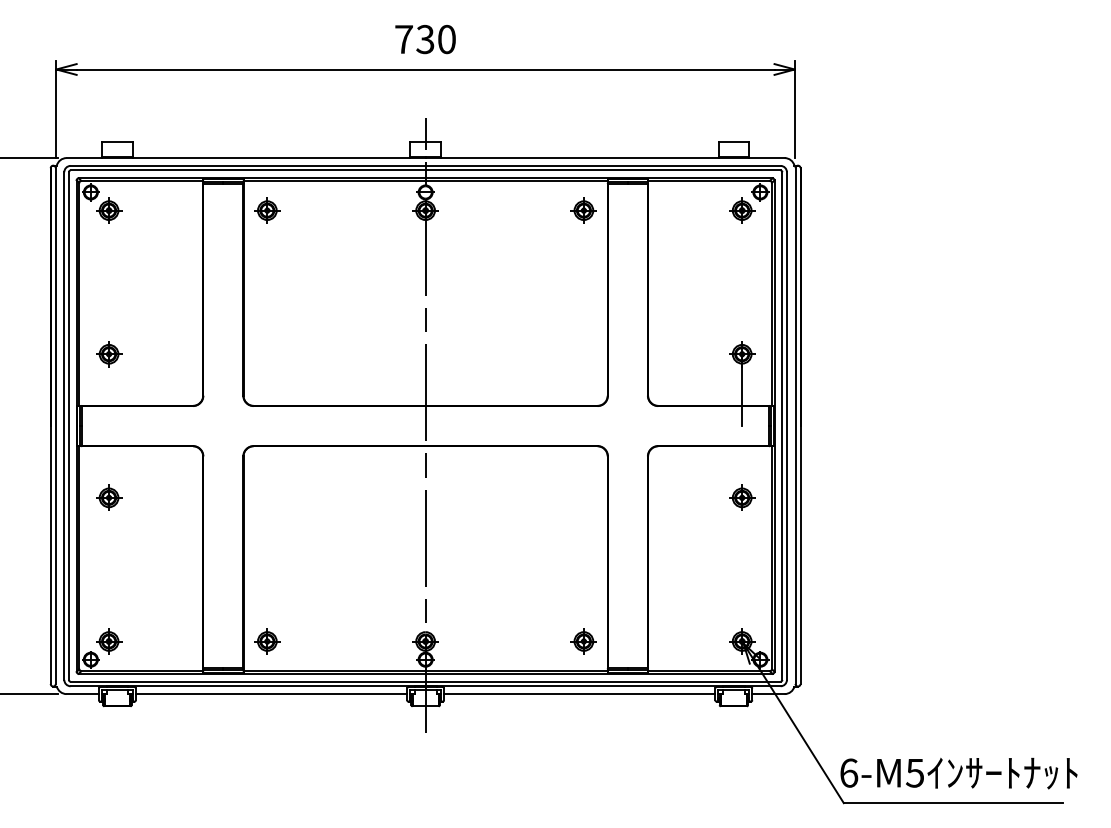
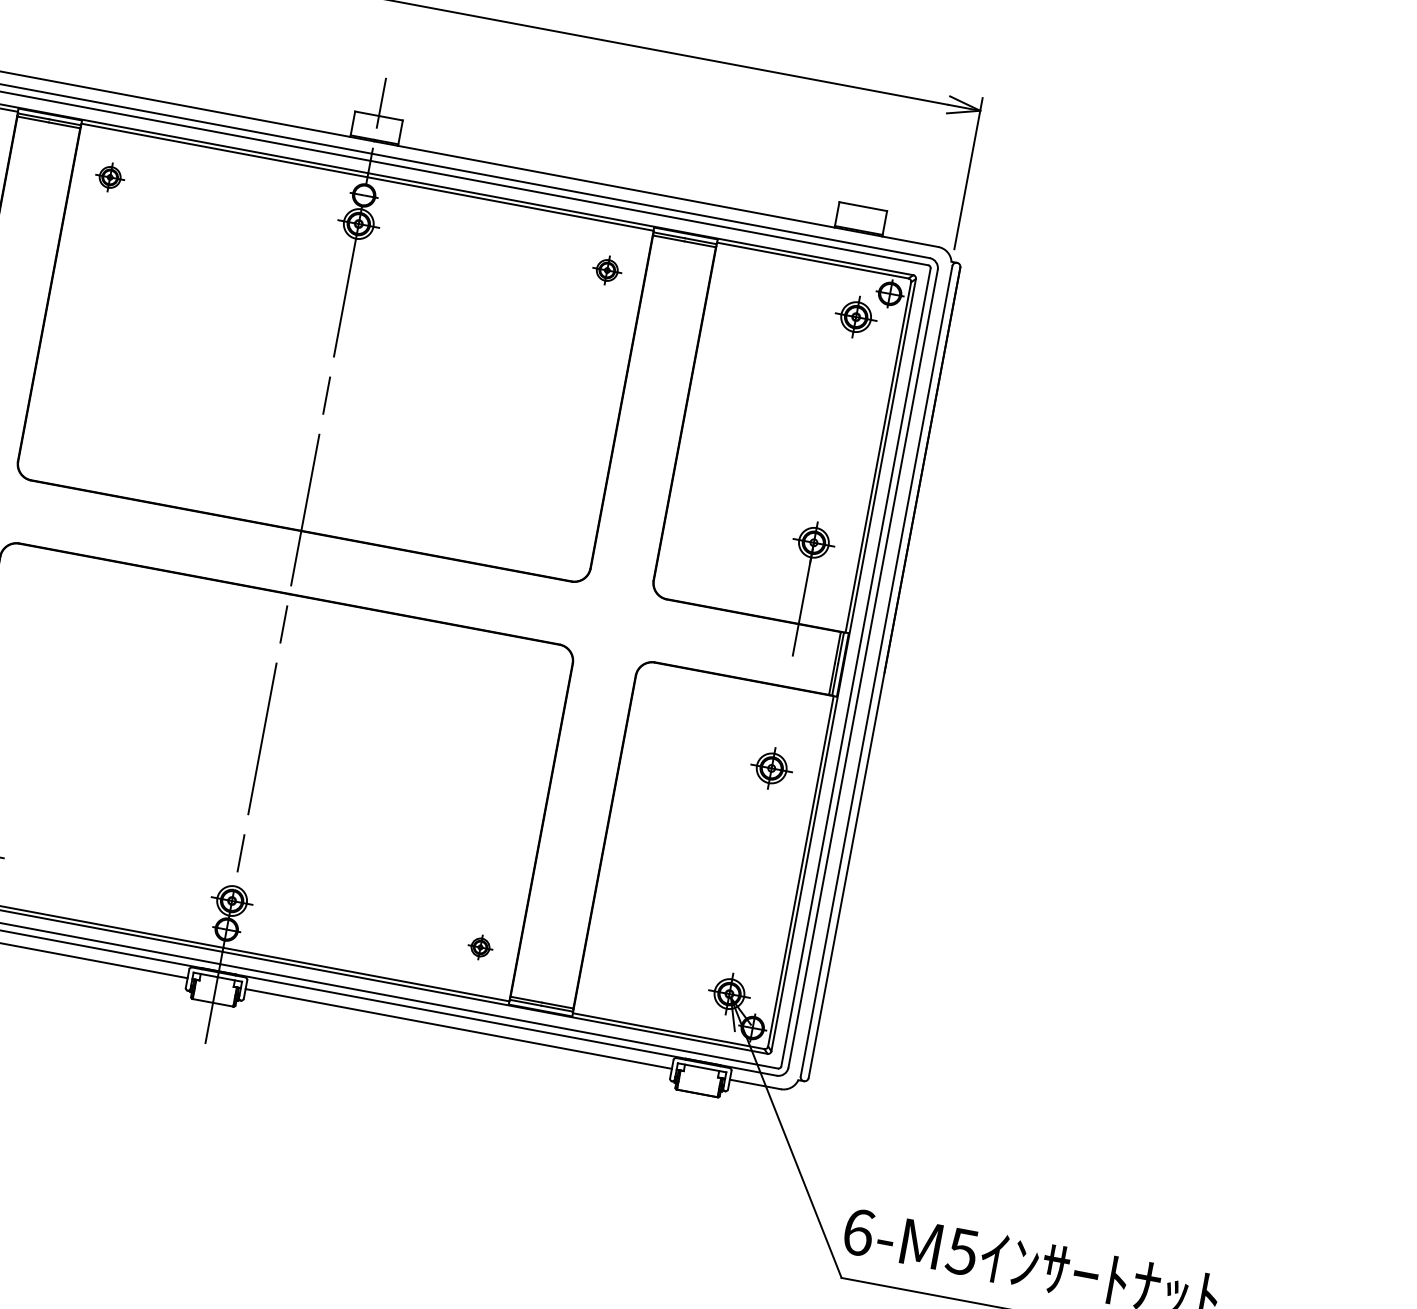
part: (267, 210) -> (110, 177), size x0.7
part: (583, 210) -> (606, 270), size x0.7
part: (583, 641) -> (480, 947), size x0.6

